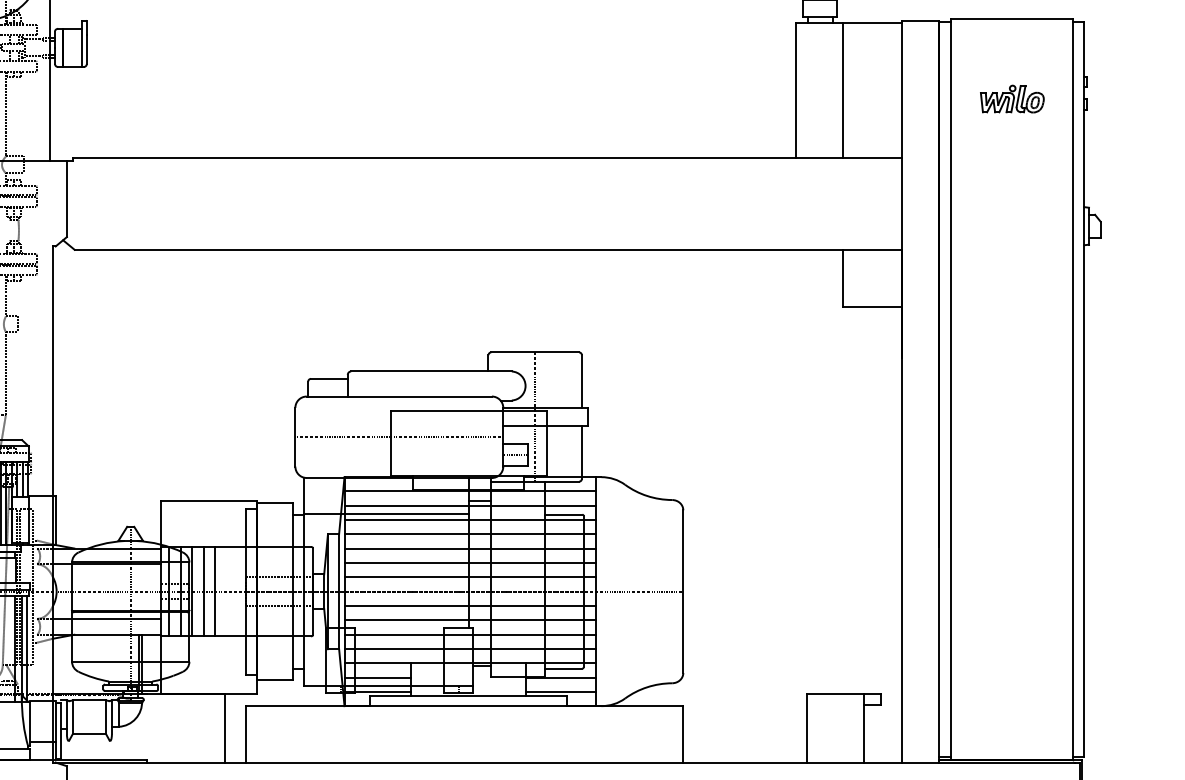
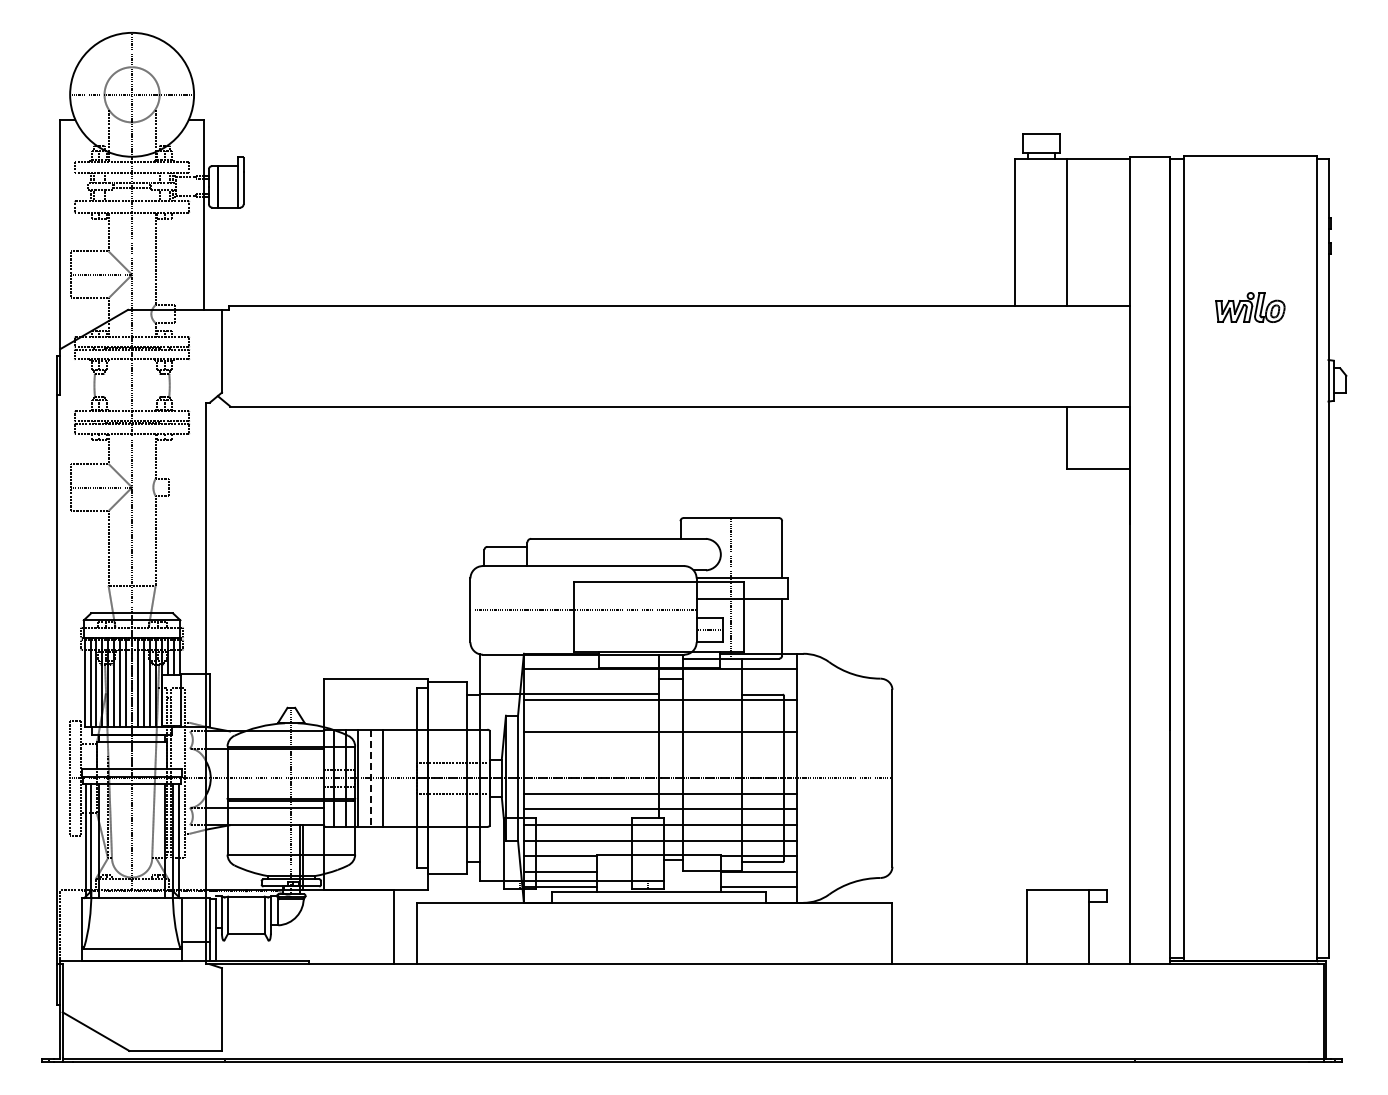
part: (1012, 99) -> (1250, 307), moved
line: (470, 505) -> (660, 684), removed
line: (470, 534) -> (660, 716), removed
line: (470, 563) -> (660, 747), removed
line: (470, 577) -> (660, 762), removed
line: (203, 591) -> (370, 778), solid -> dashed

